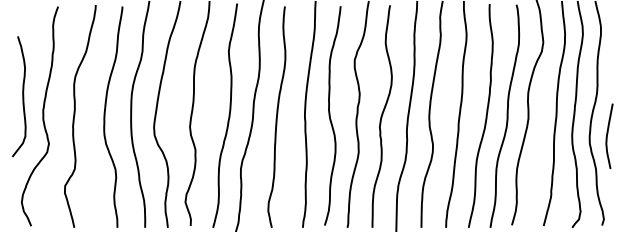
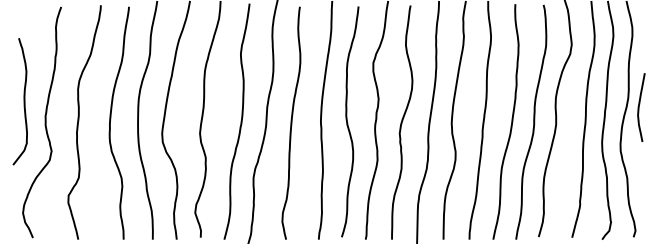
curve: (608, 134) -> (640, 105), moved

